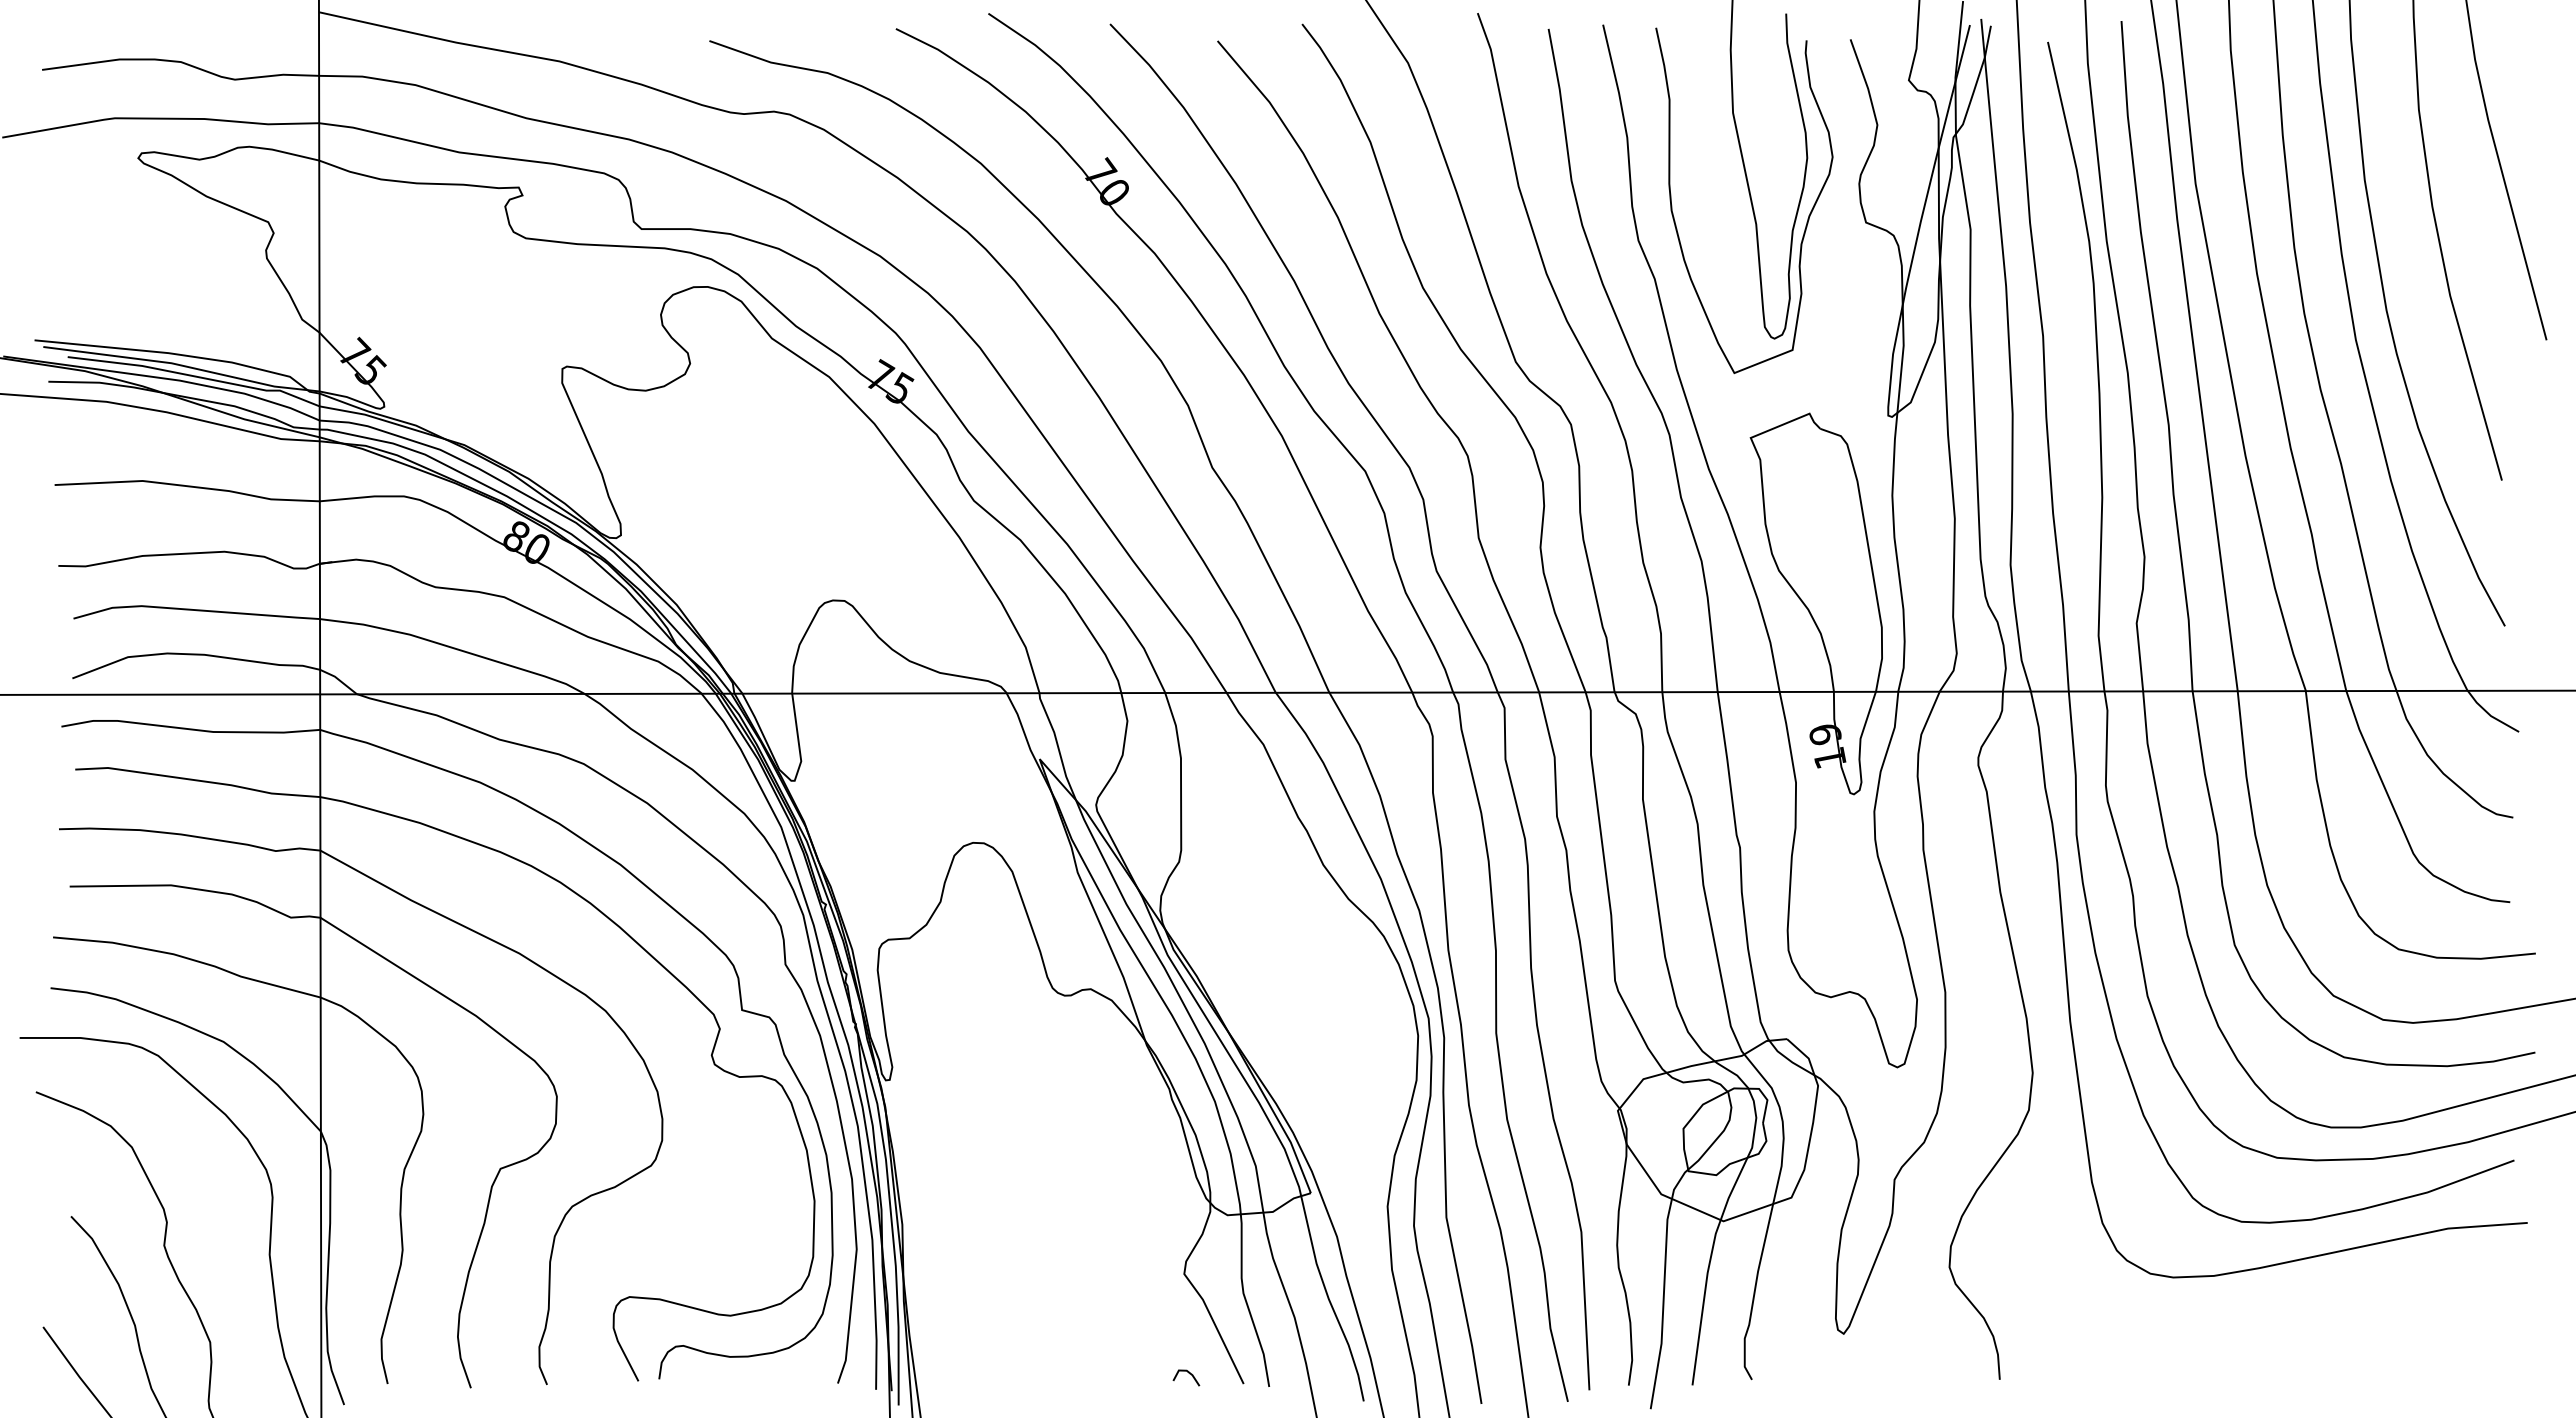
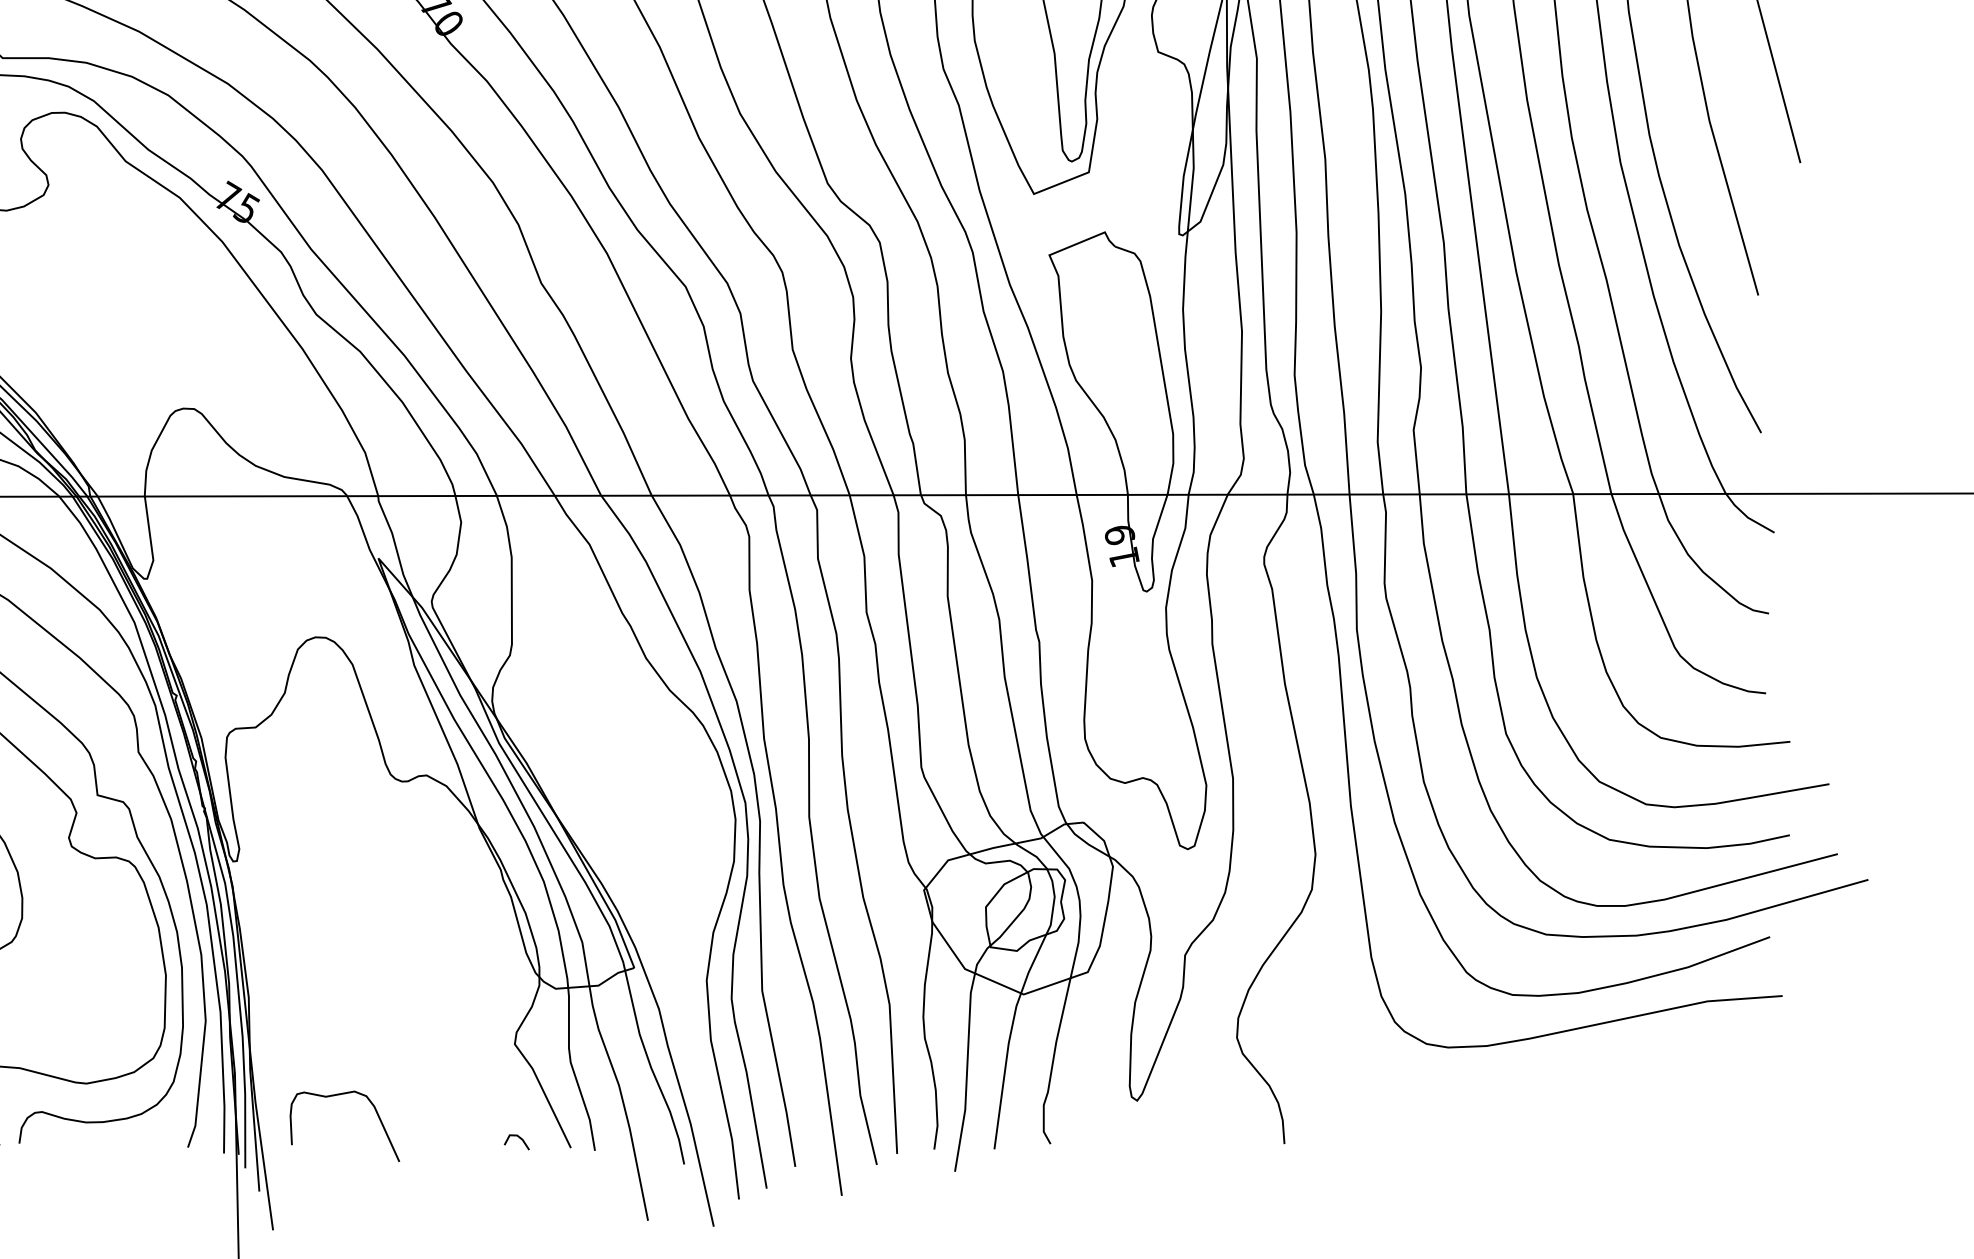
curve: (997, 1328) -> (338, 1095), added

